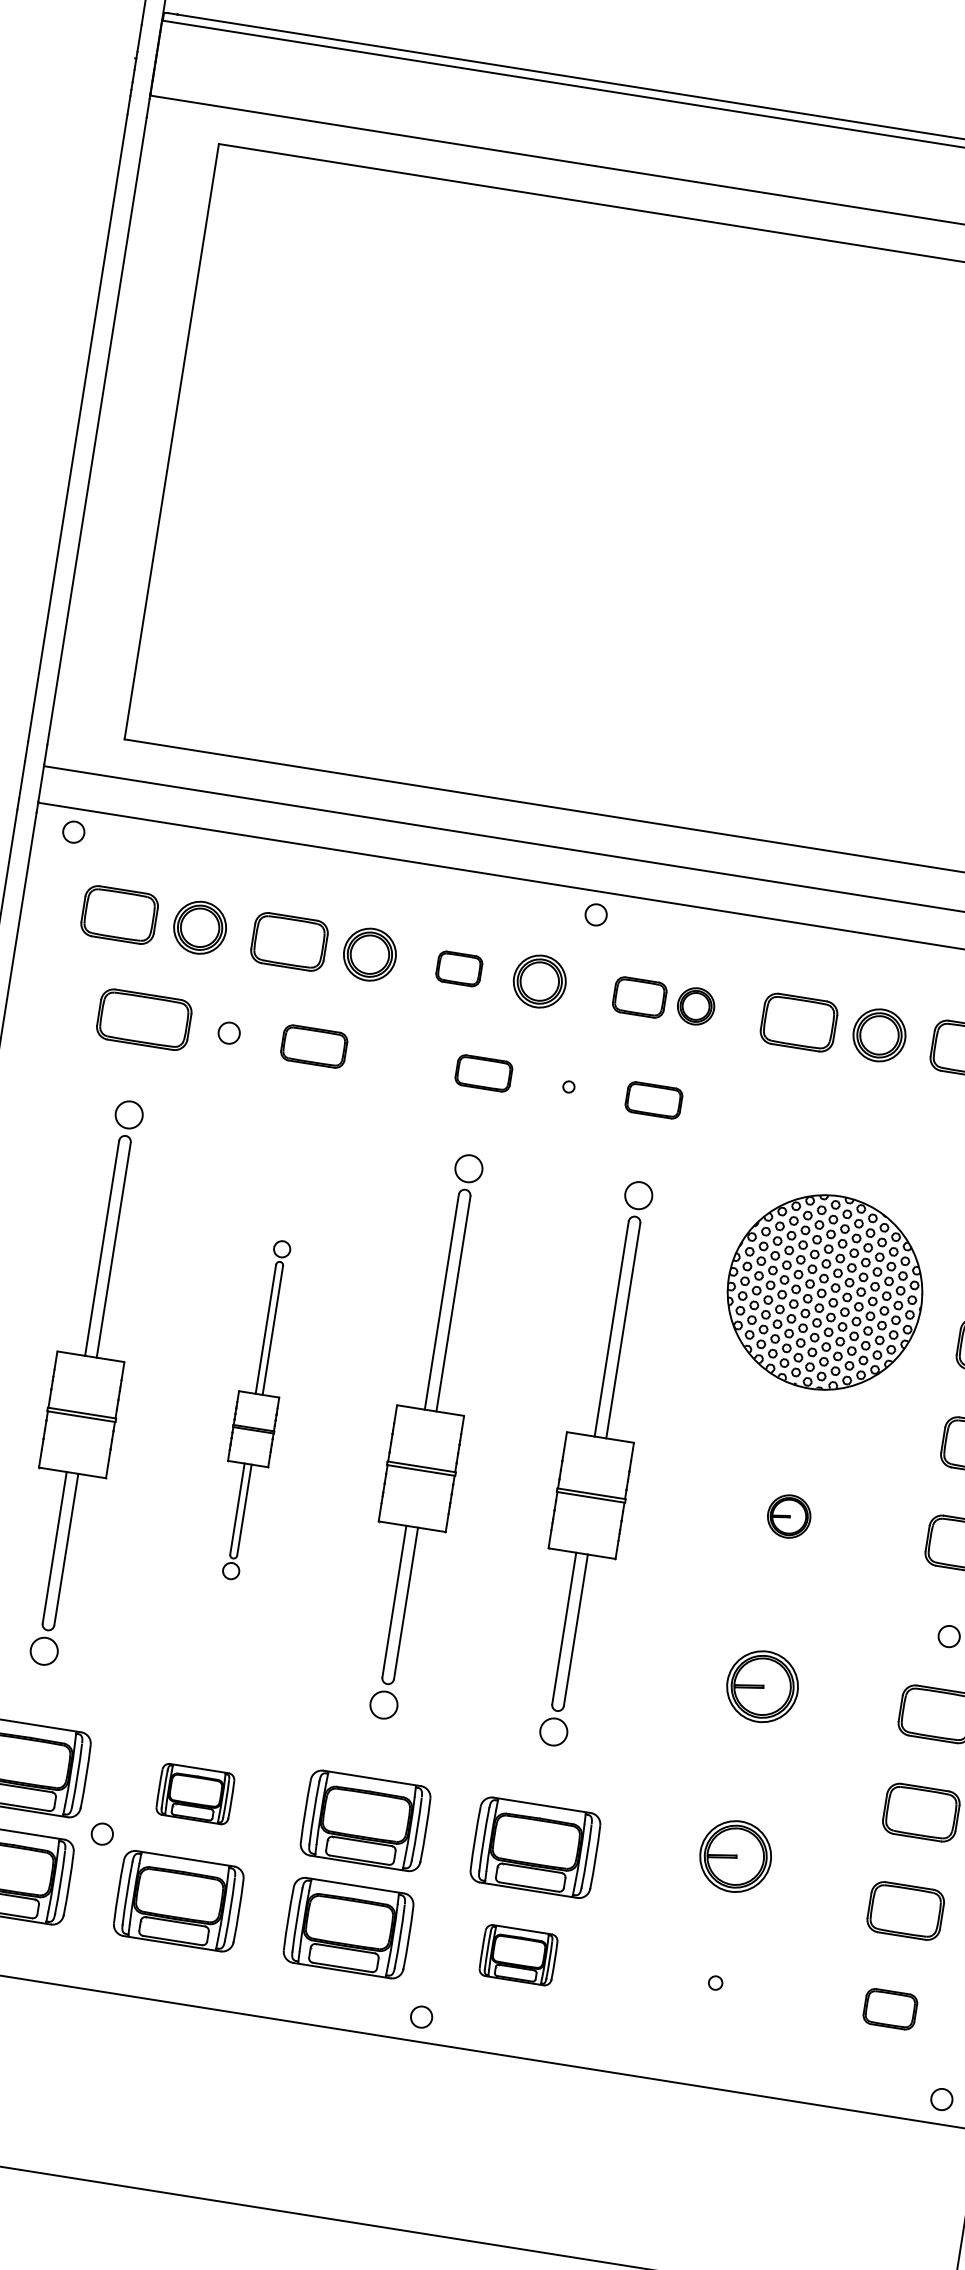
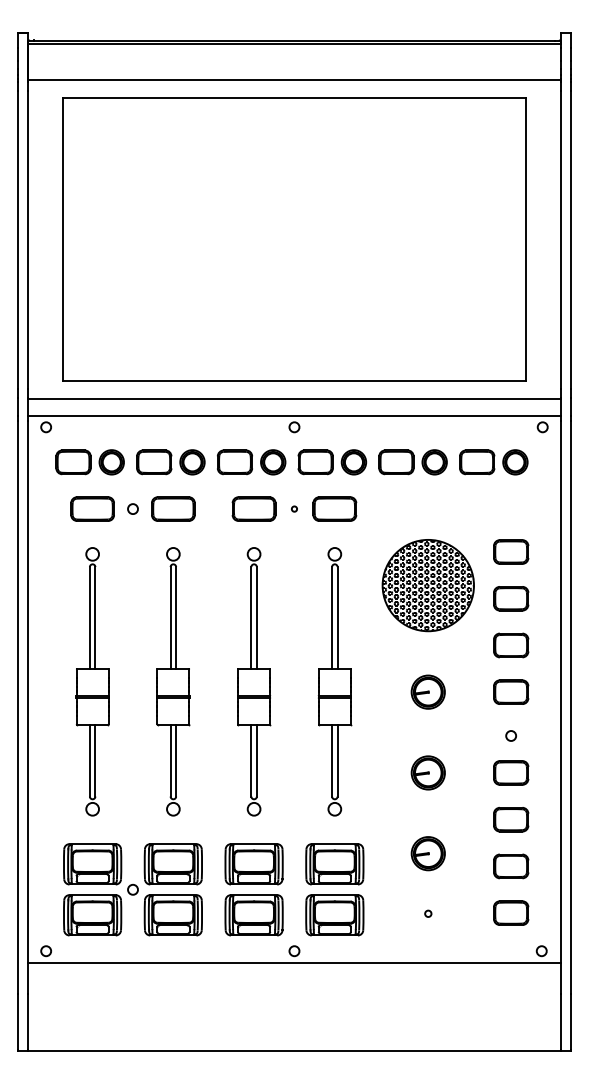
part: (458, 968) -> (234, 462), size x1.67
part: (664, 1001) -> (332, 462), size x1.43
part: (314, 1045) -> (173, 508), size x1.43
part: (482, 1072) -> (253, 508), size x1.67
part: (653, 1099) -> (334, 508), size x1.67
part: (256, 1409) -> (173, 681), size x1.67
part: (788, 1515) -> (427, 691), size x1.67
part: (193, 1794) -> (172, 864), size x1.67
part: (517, 1955) -> (334, 915), size x1.67
part: (891, 2008) -> (511, 912), size x1.43

